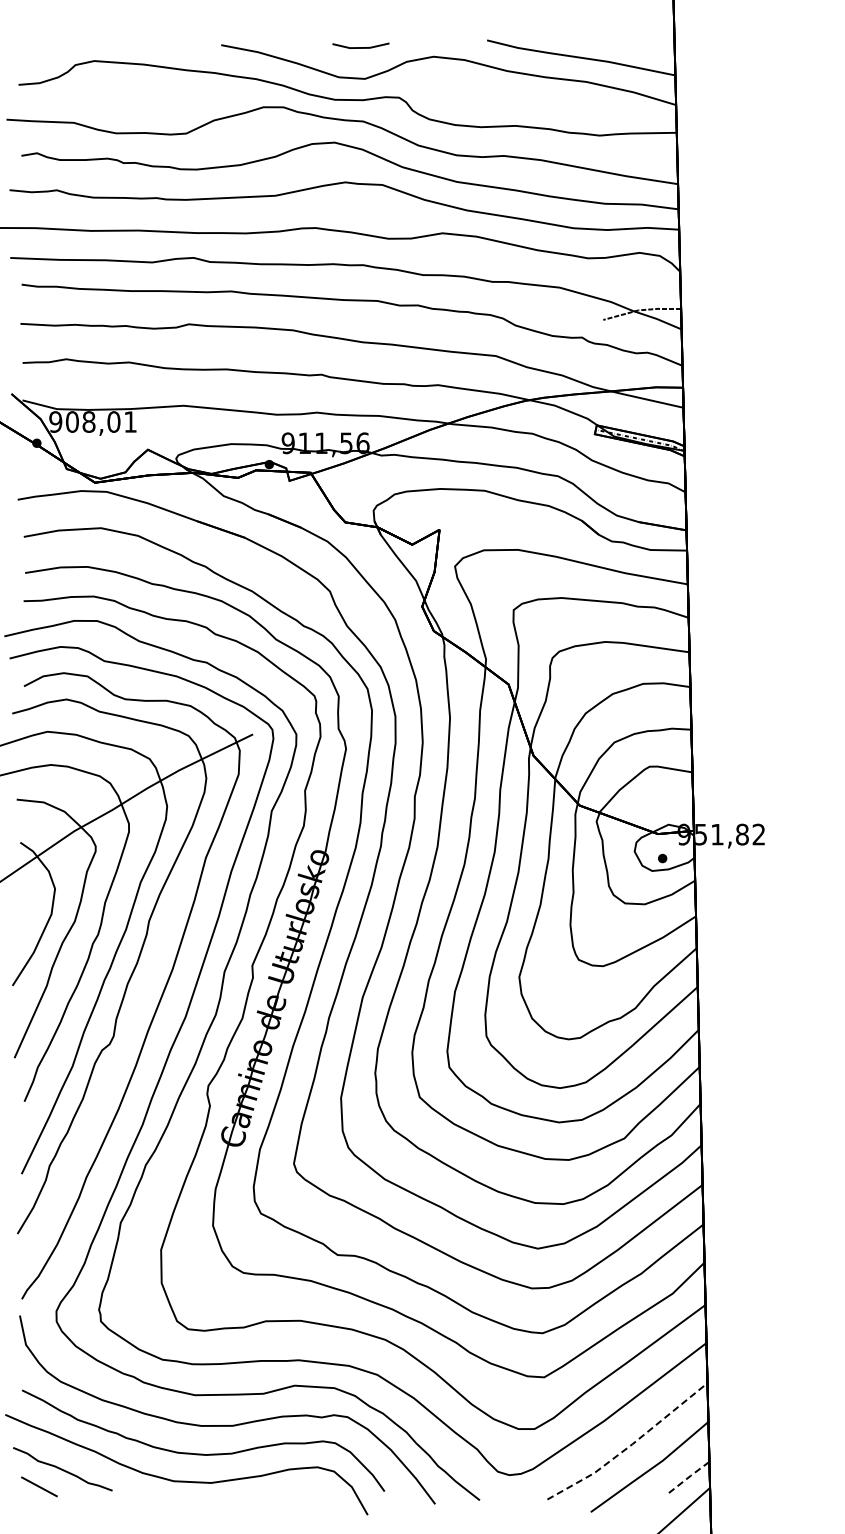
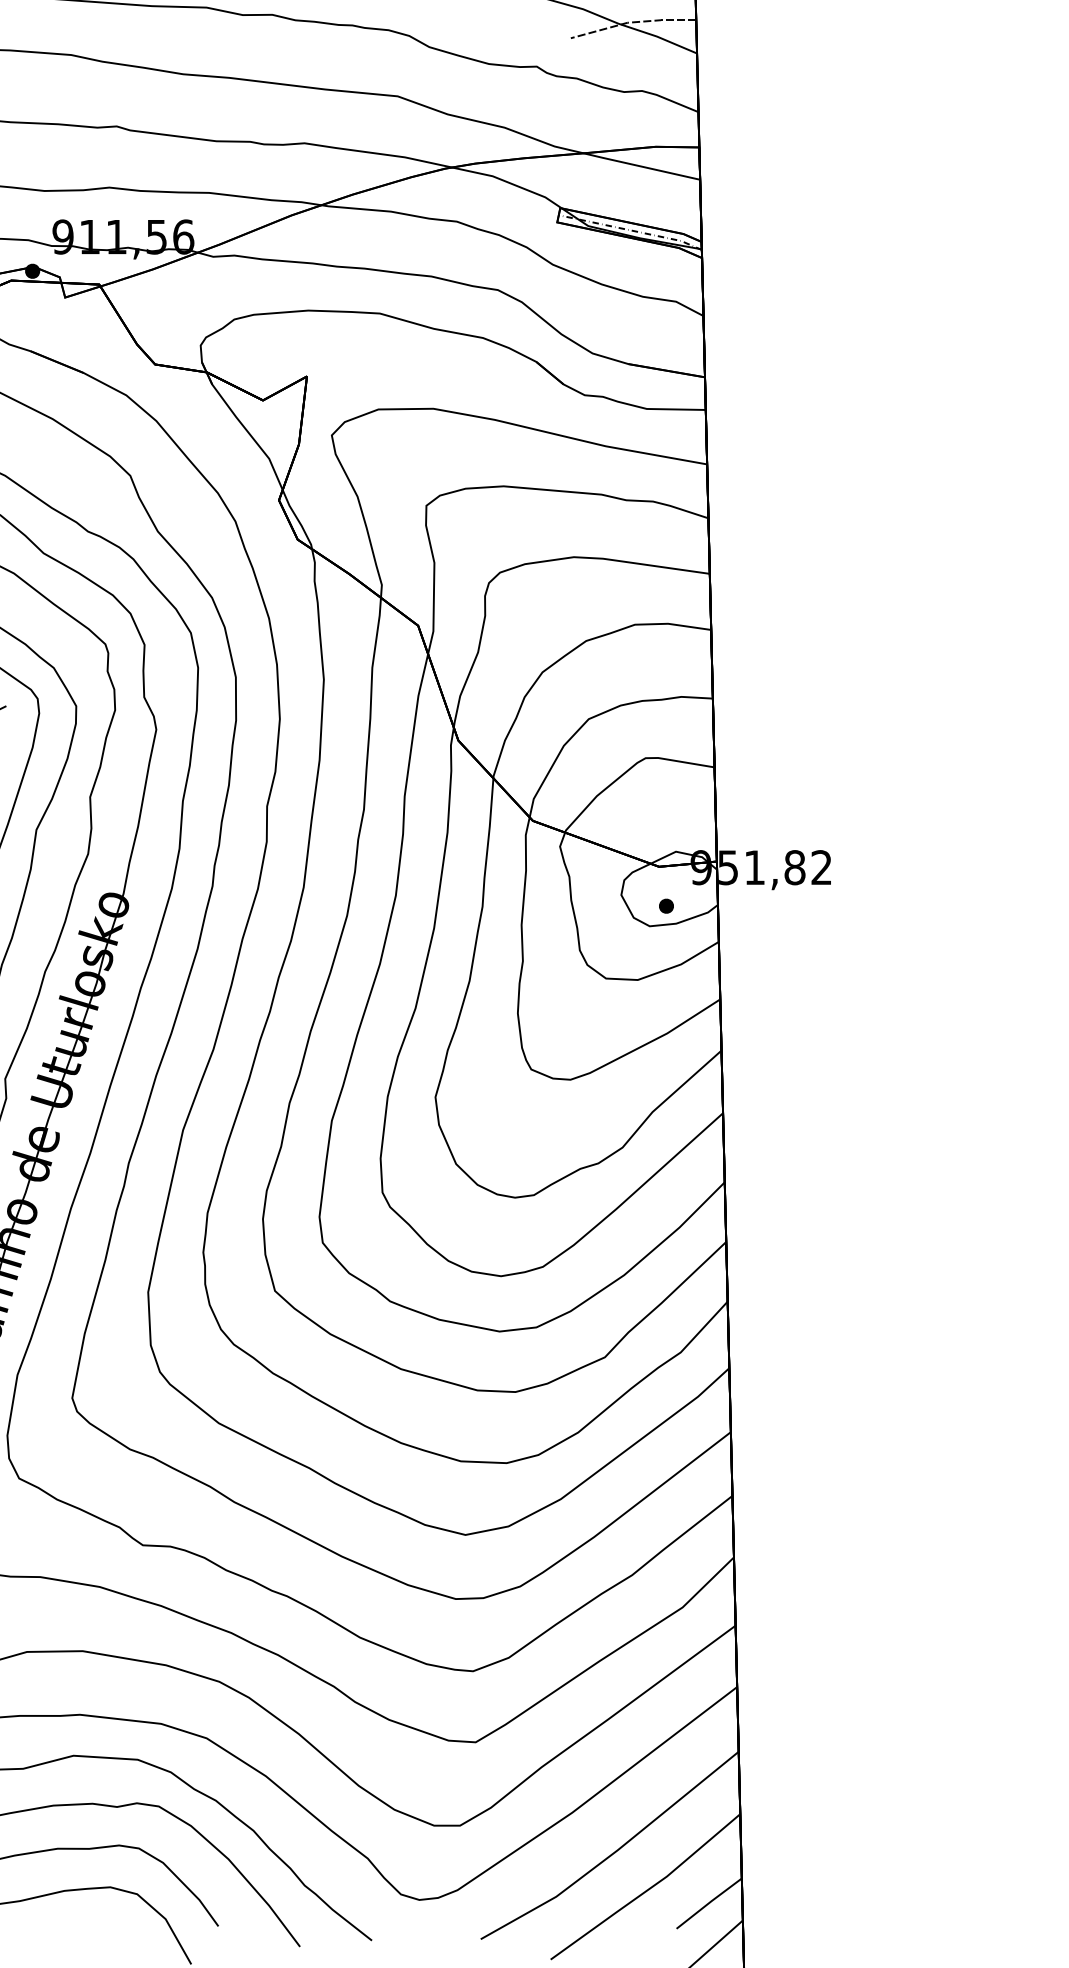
line: (630, 1445) -> (614, 1852), dashed -> solid
line: (689, 1476) -> (709, 1902), dashed -> solid

